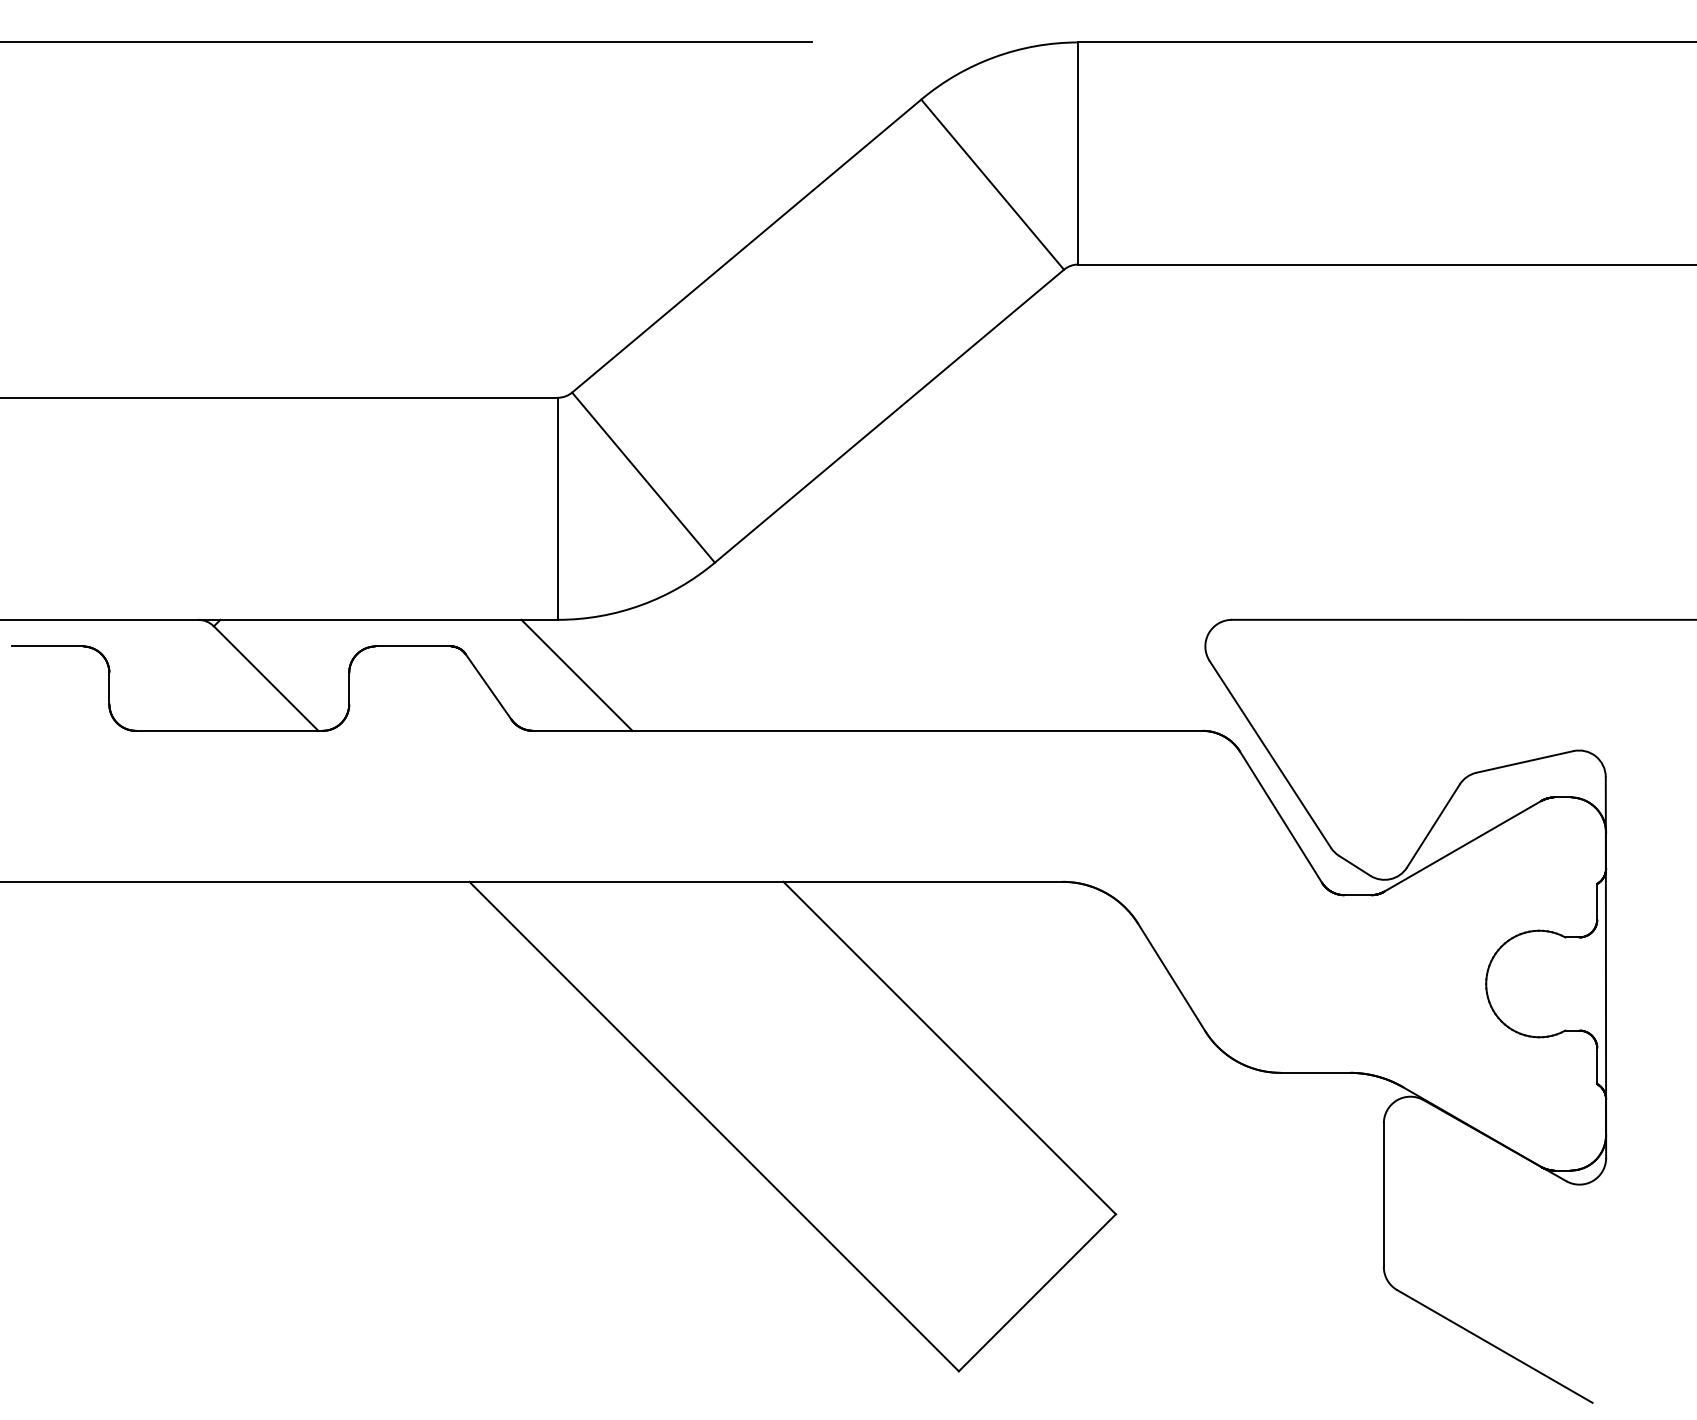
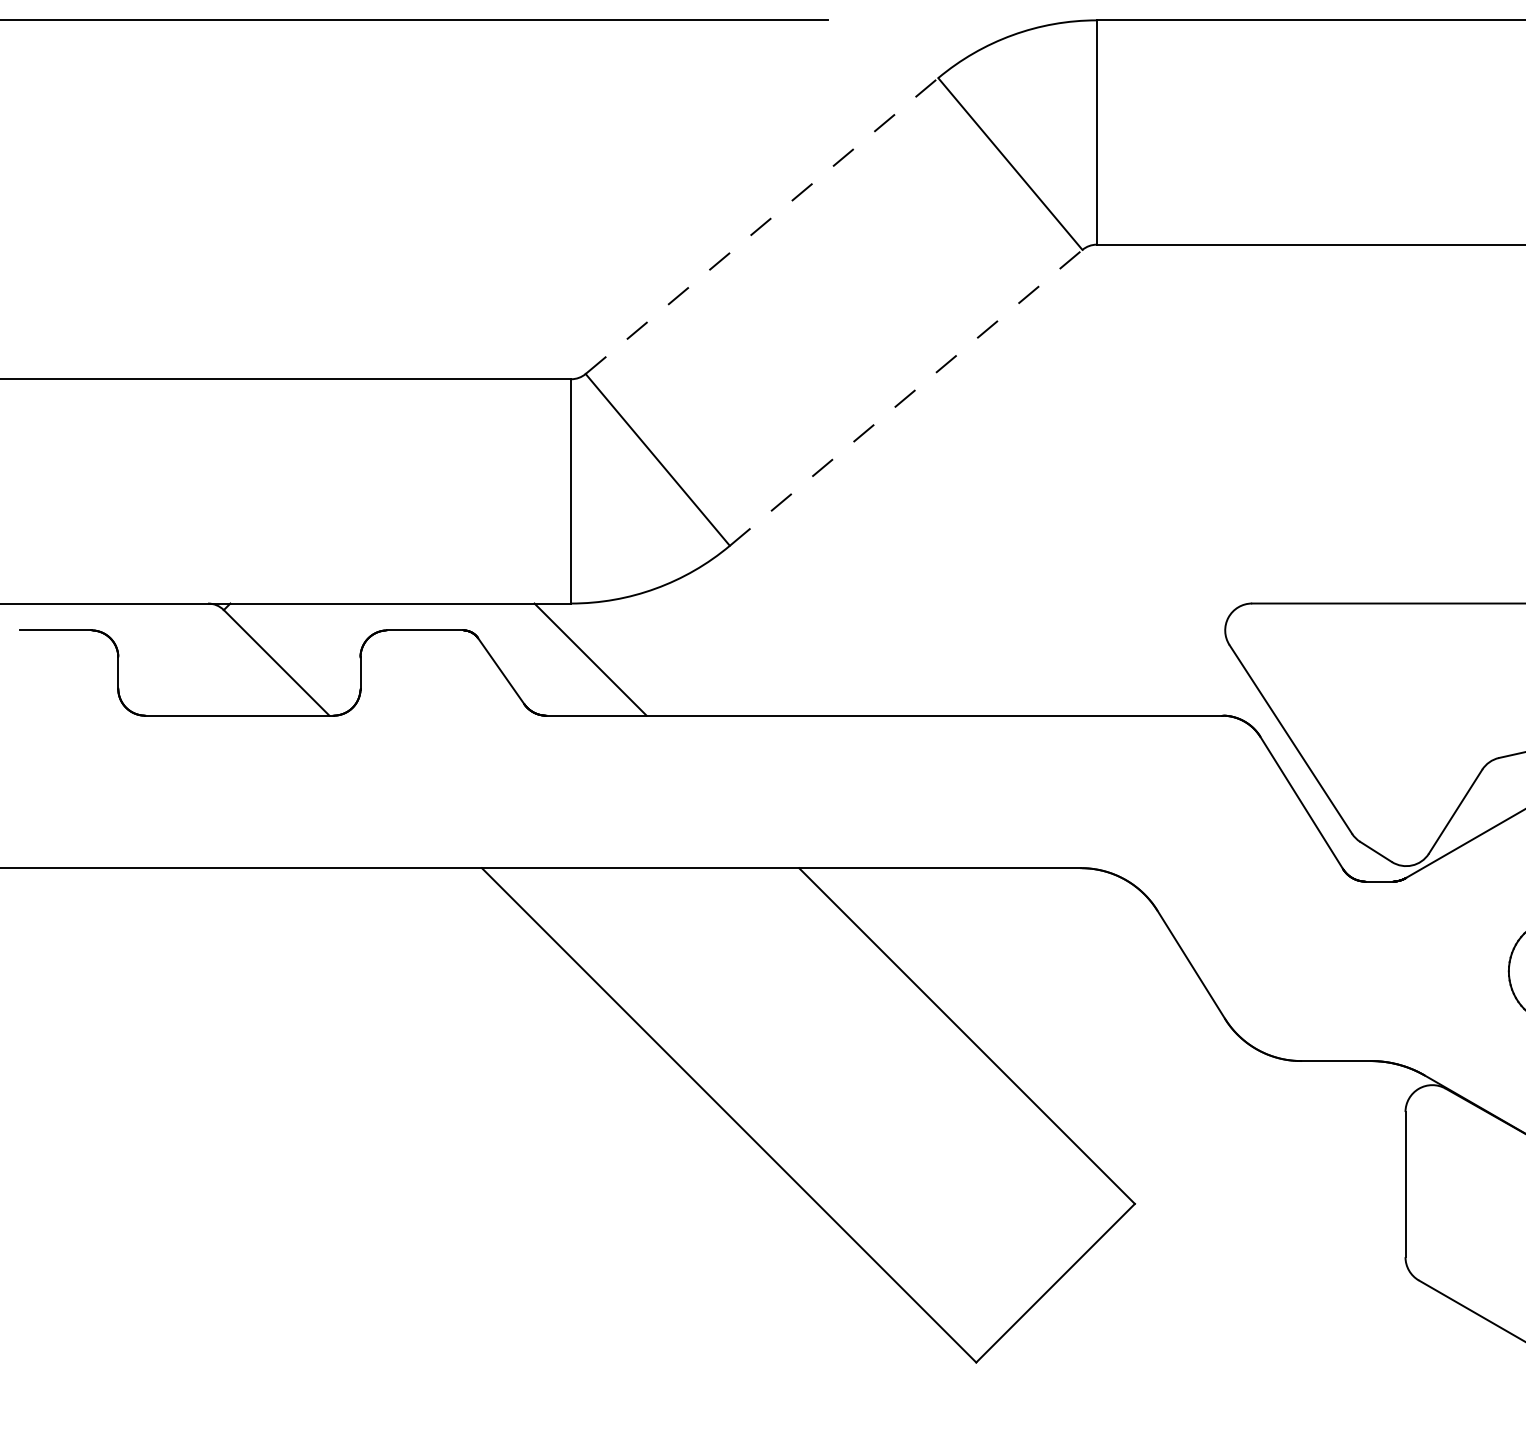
line: (746, 246) -> (761, 226), solid -> dashed
line: (889, 416) -> (906, 398), solid -> dashed

